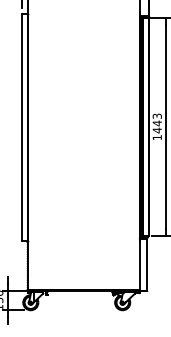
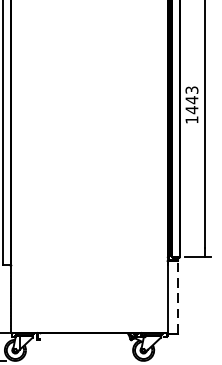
line: (147, 264) -> (178, 297), solid -> dashed

